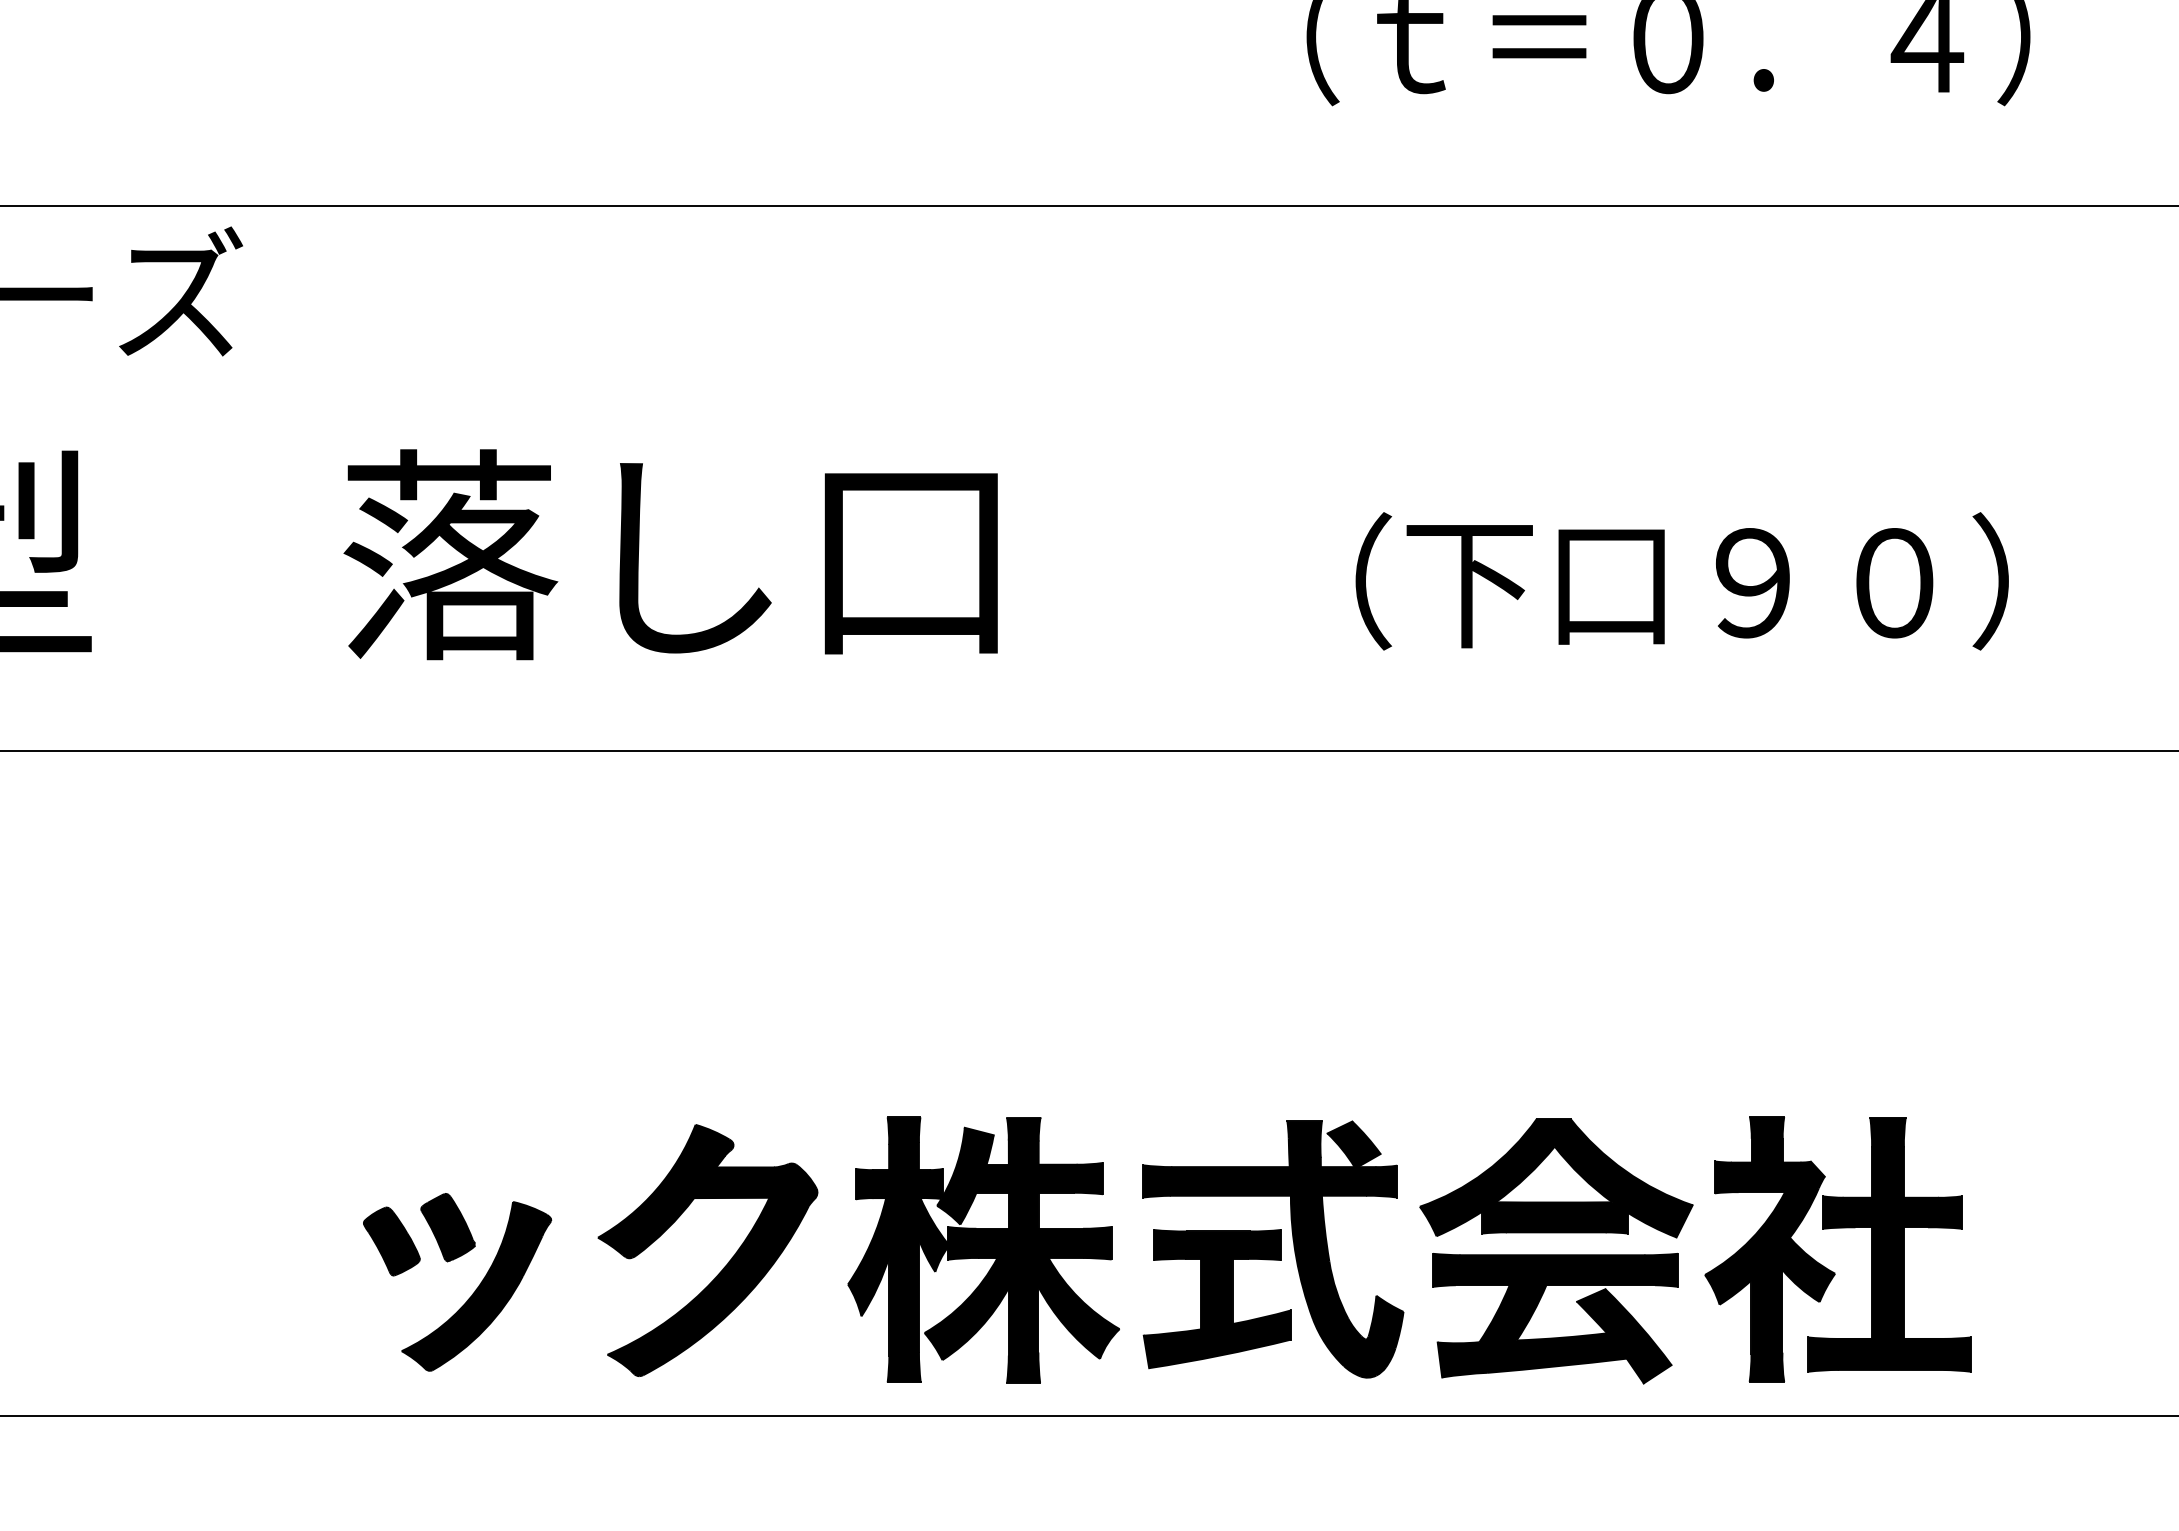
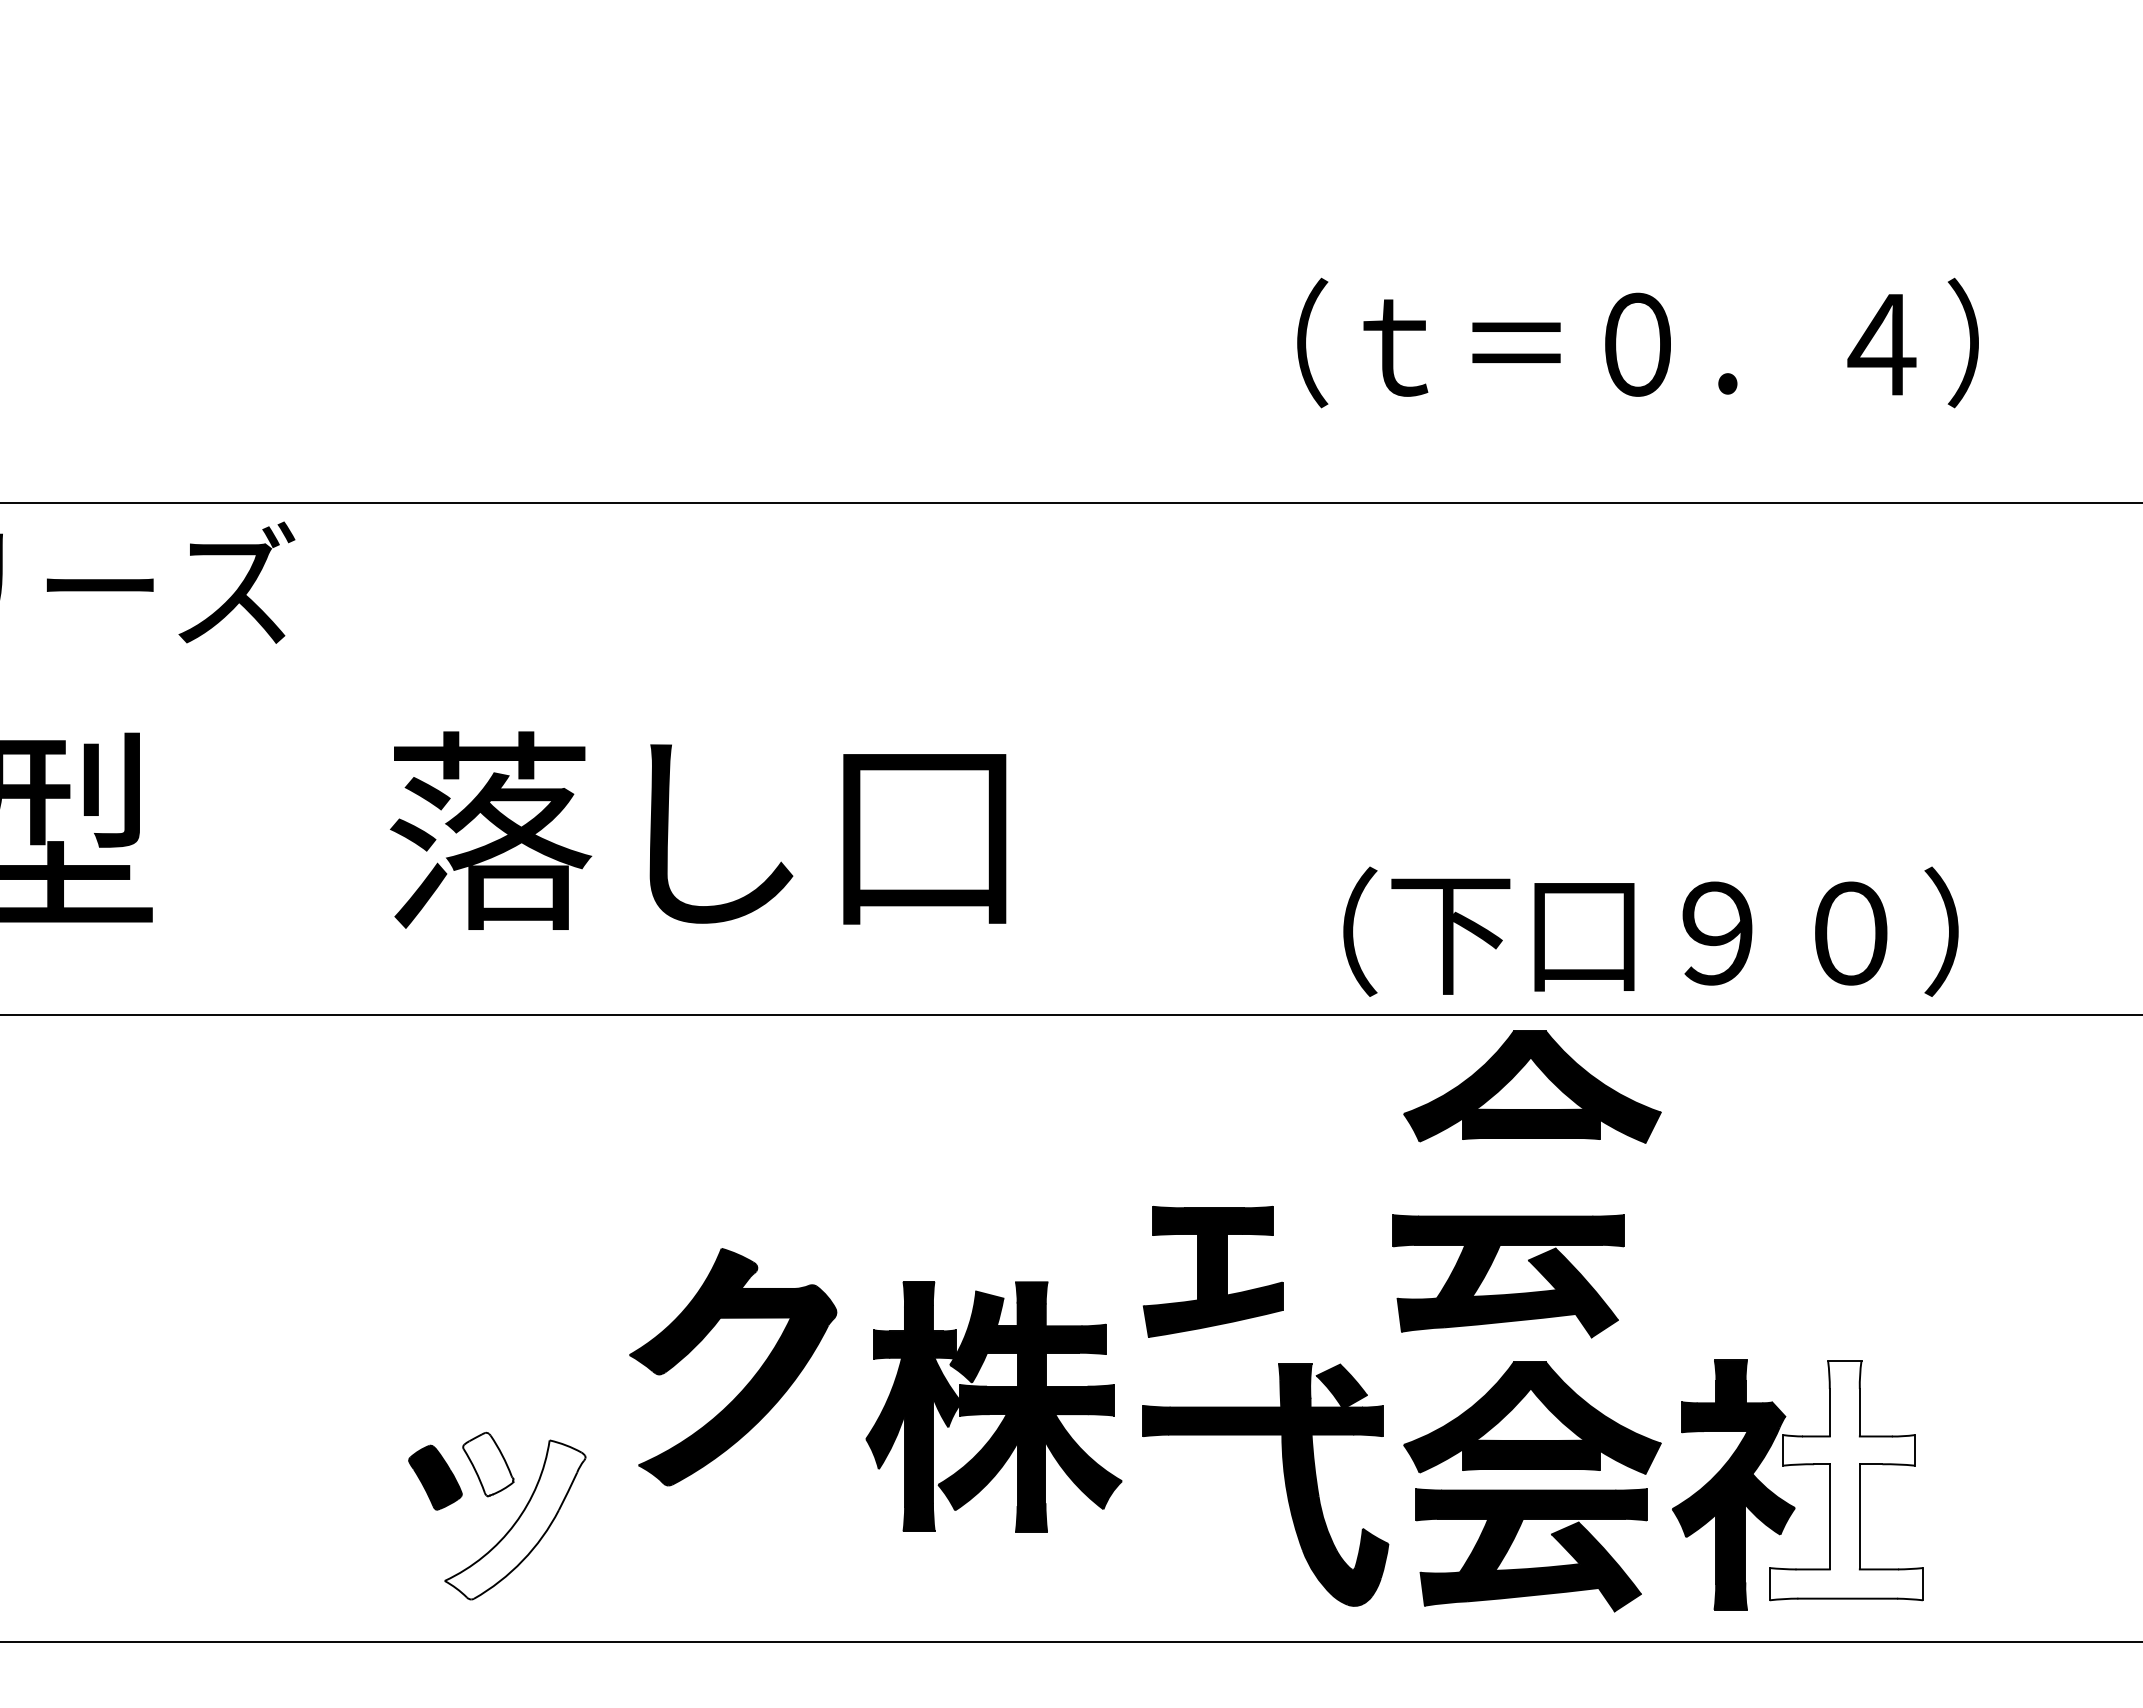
text: (1681, 581) -> (1650, 931), moved
part: (1556, 826) -> (1532, 1086), added
part: (1530, 1046) -> (1508, 1293), added
fill: (448, 1227) -> (488, 1464), removed
fill: (1888, 1244) -> (1845, 1480), removed
part: (983, 1249) -> (993, 1406), moved
part: (724, 1266) -> (748, 1382), moved
fill: (475, 1285) -> (514, 1519), removed
part: (1216, 1298) -> (1212, 1271), moved

